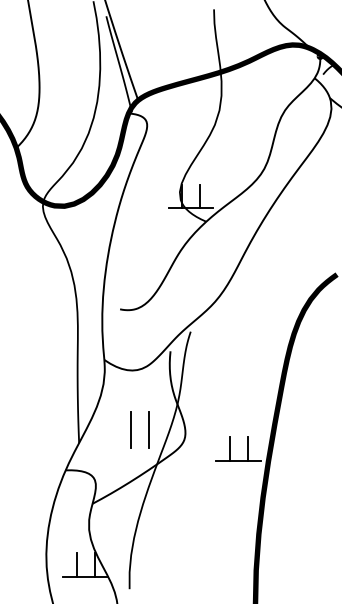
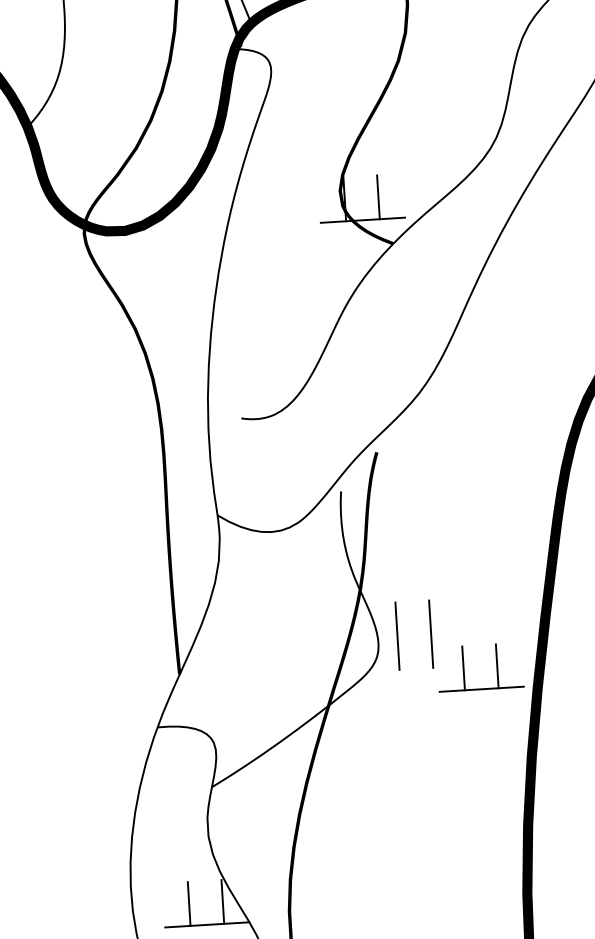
part: (131, 429) -> (398, 635), moved

